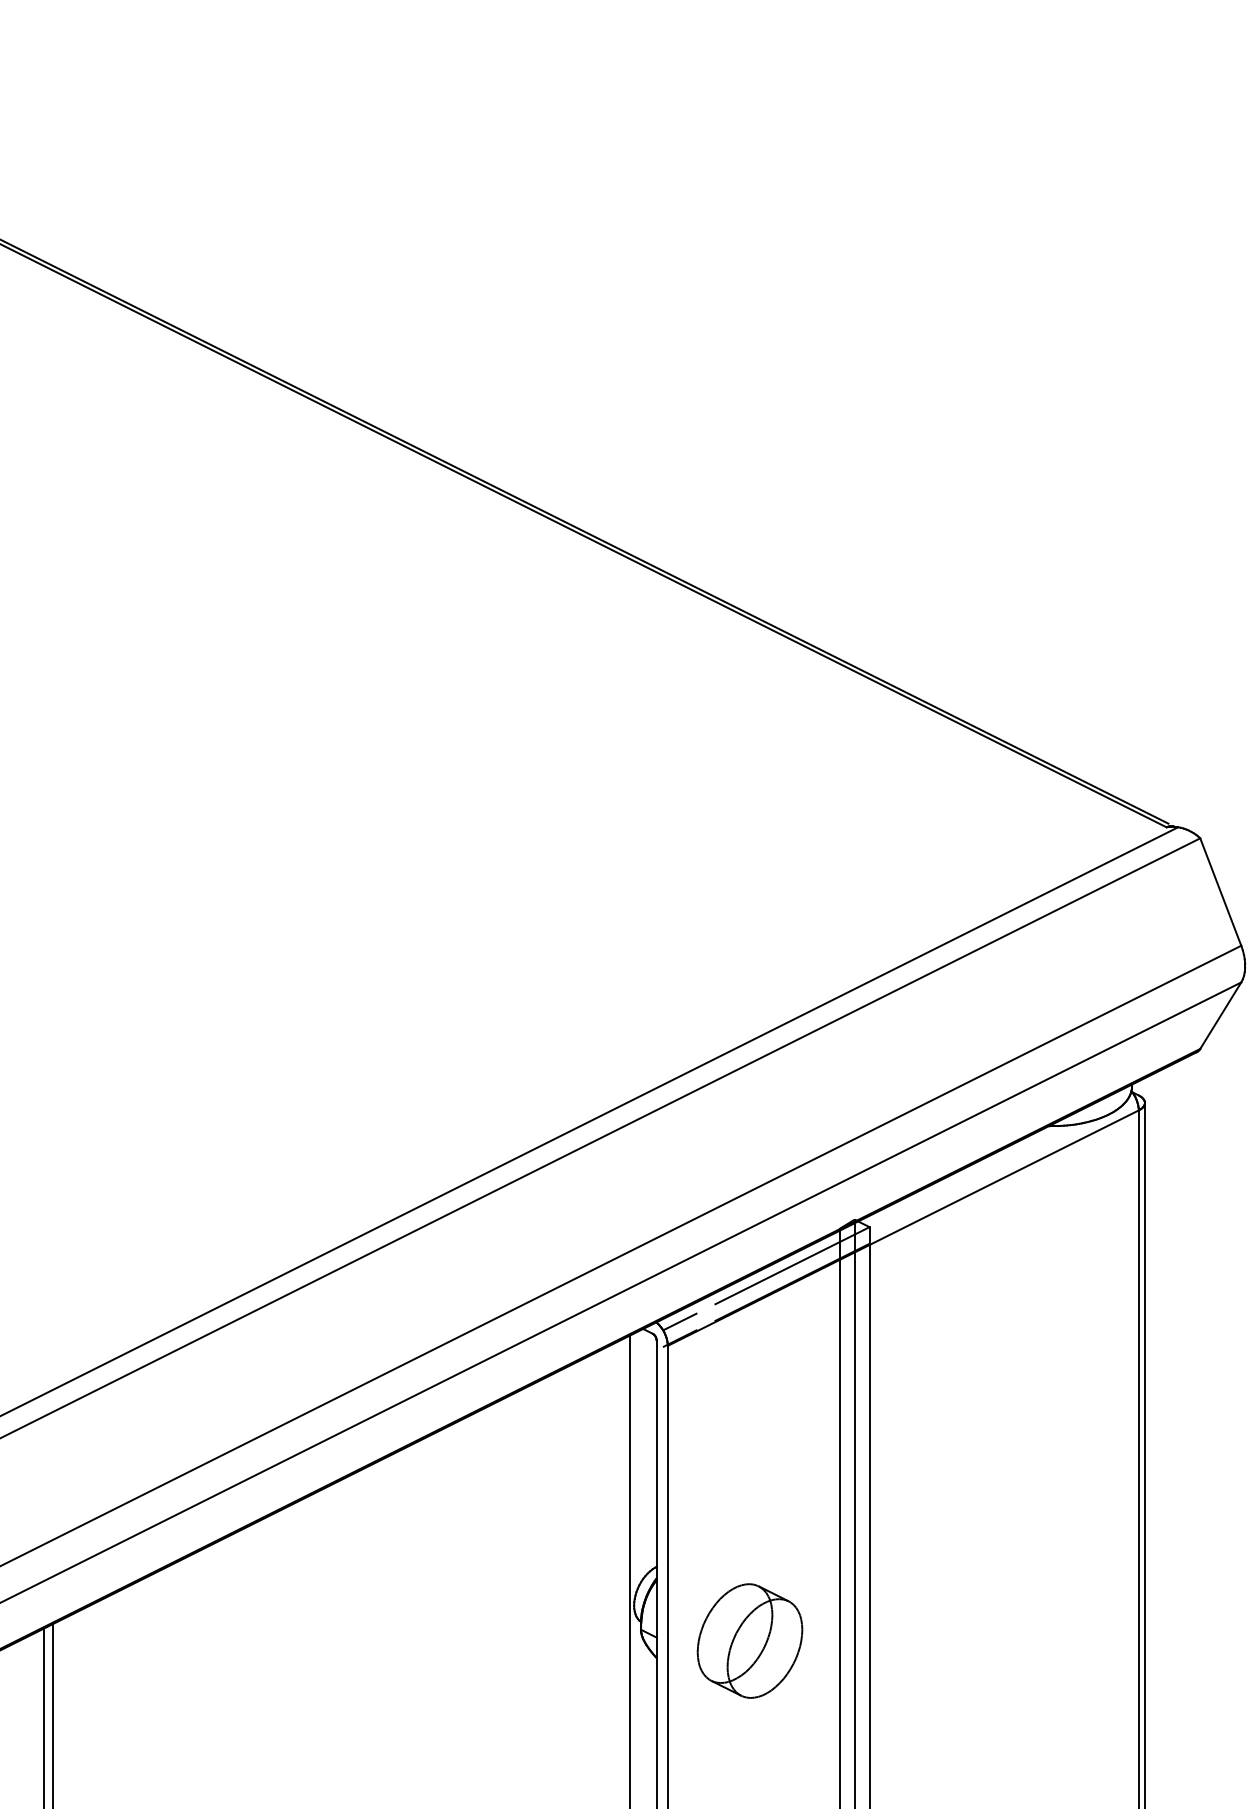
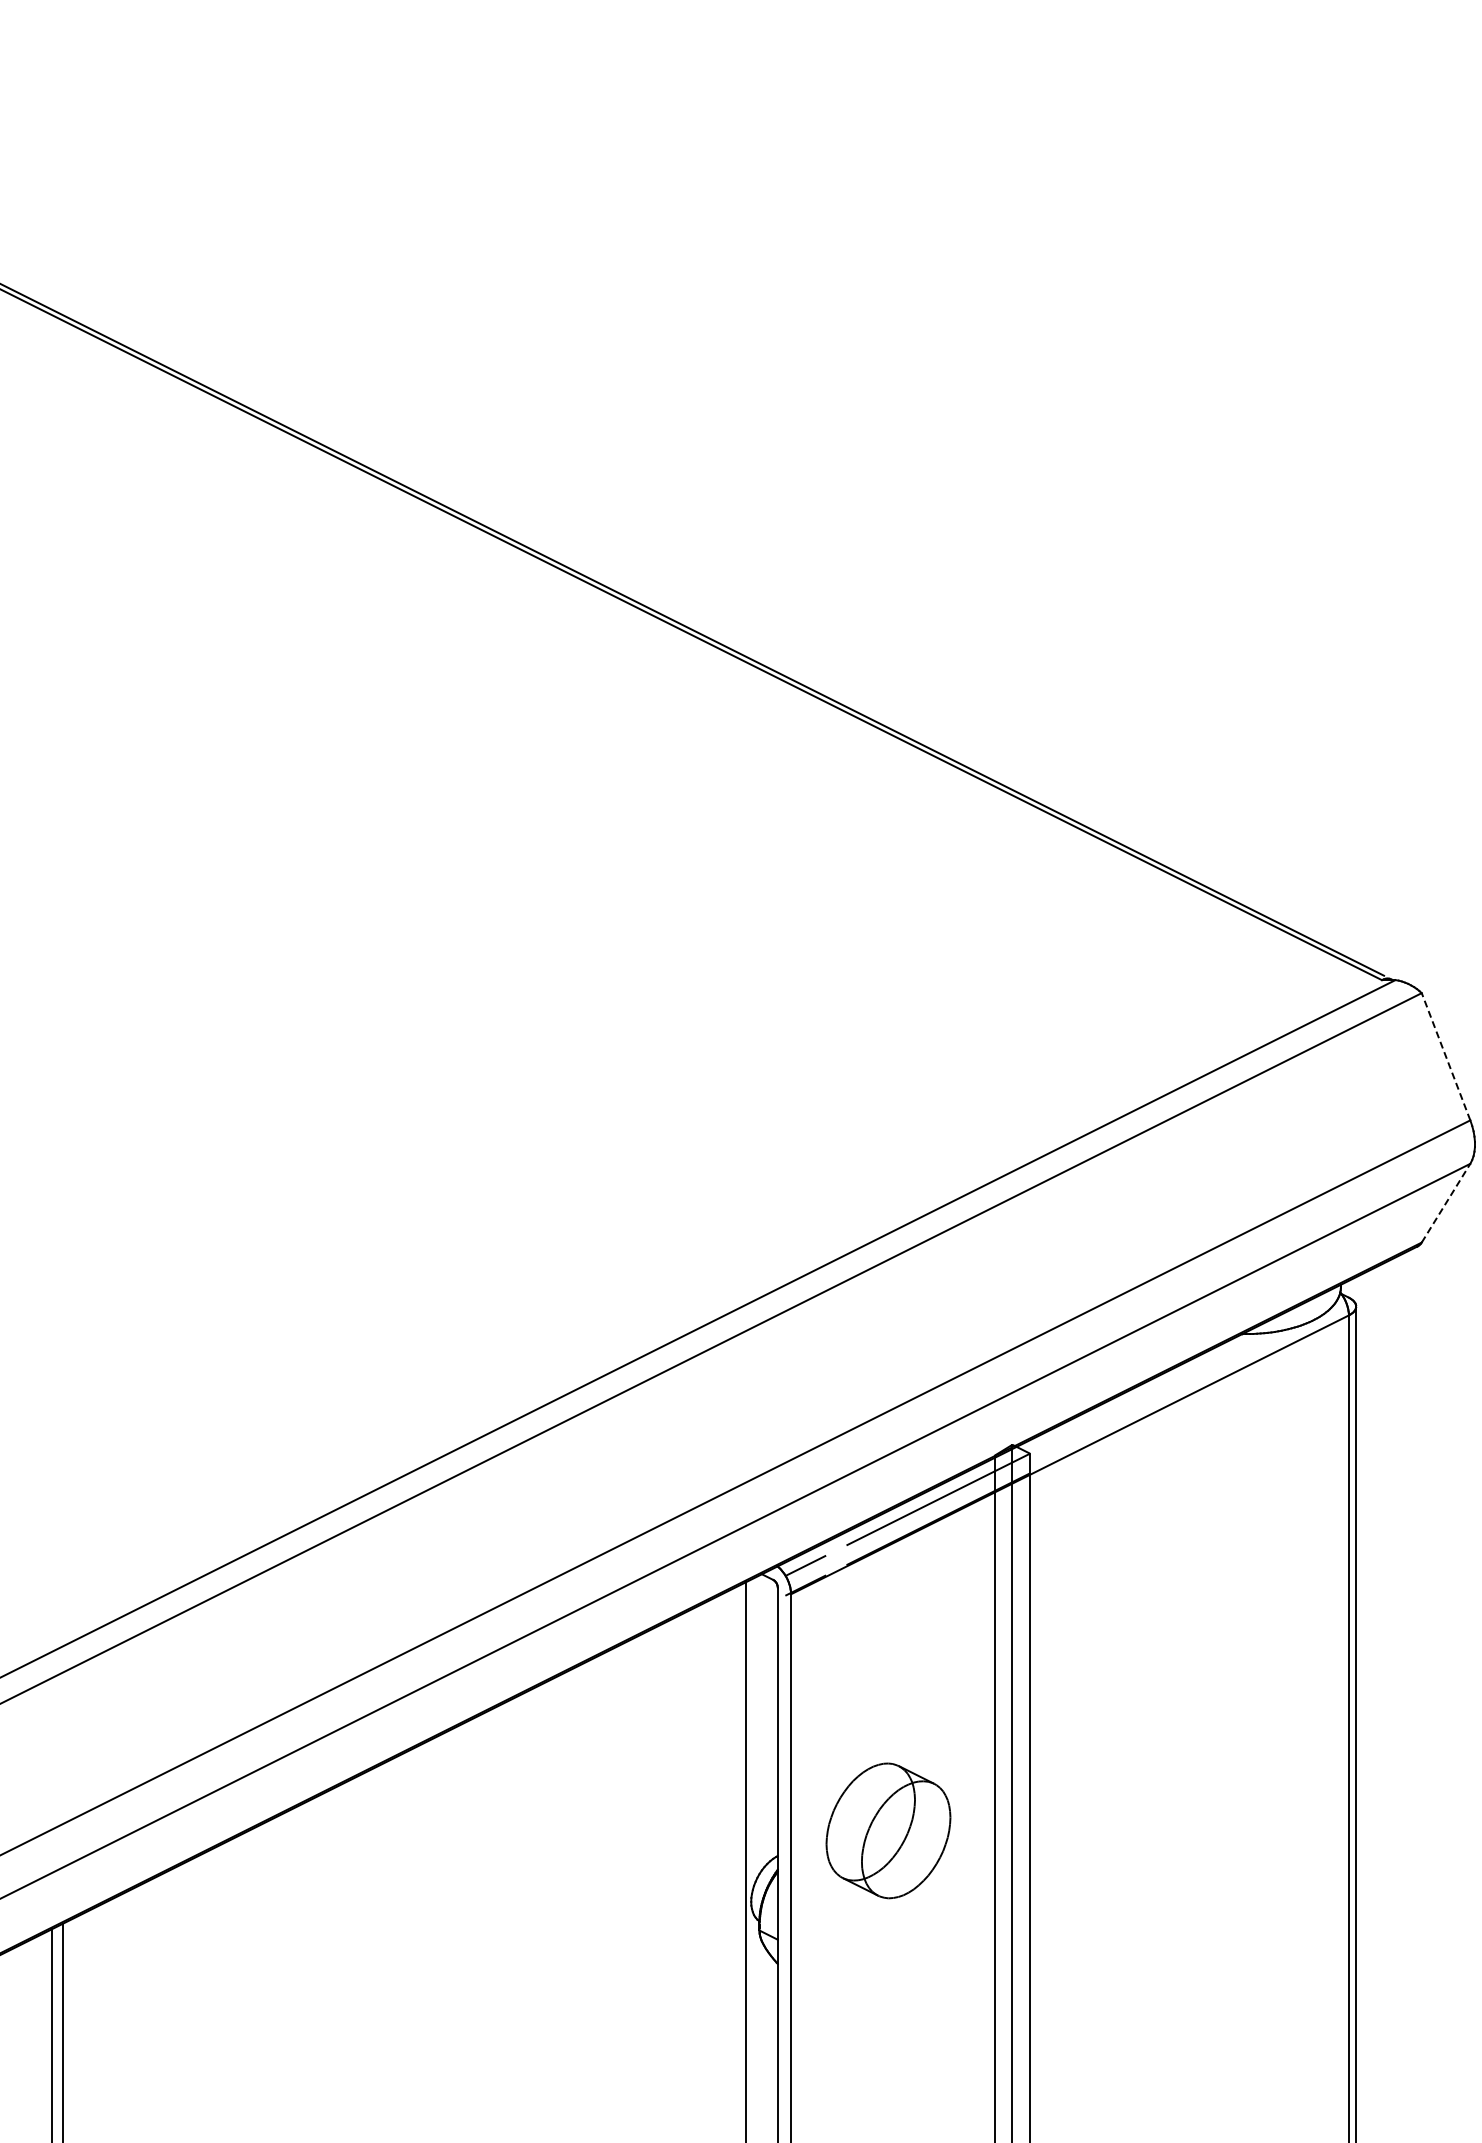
line: (1220, 891) -> (1445, 1056), solid -> dashed
line: (1221, 1015) -> (1446, 1202), solid -> dashed
part: (750, 1640) -> (888, 1830), moved

